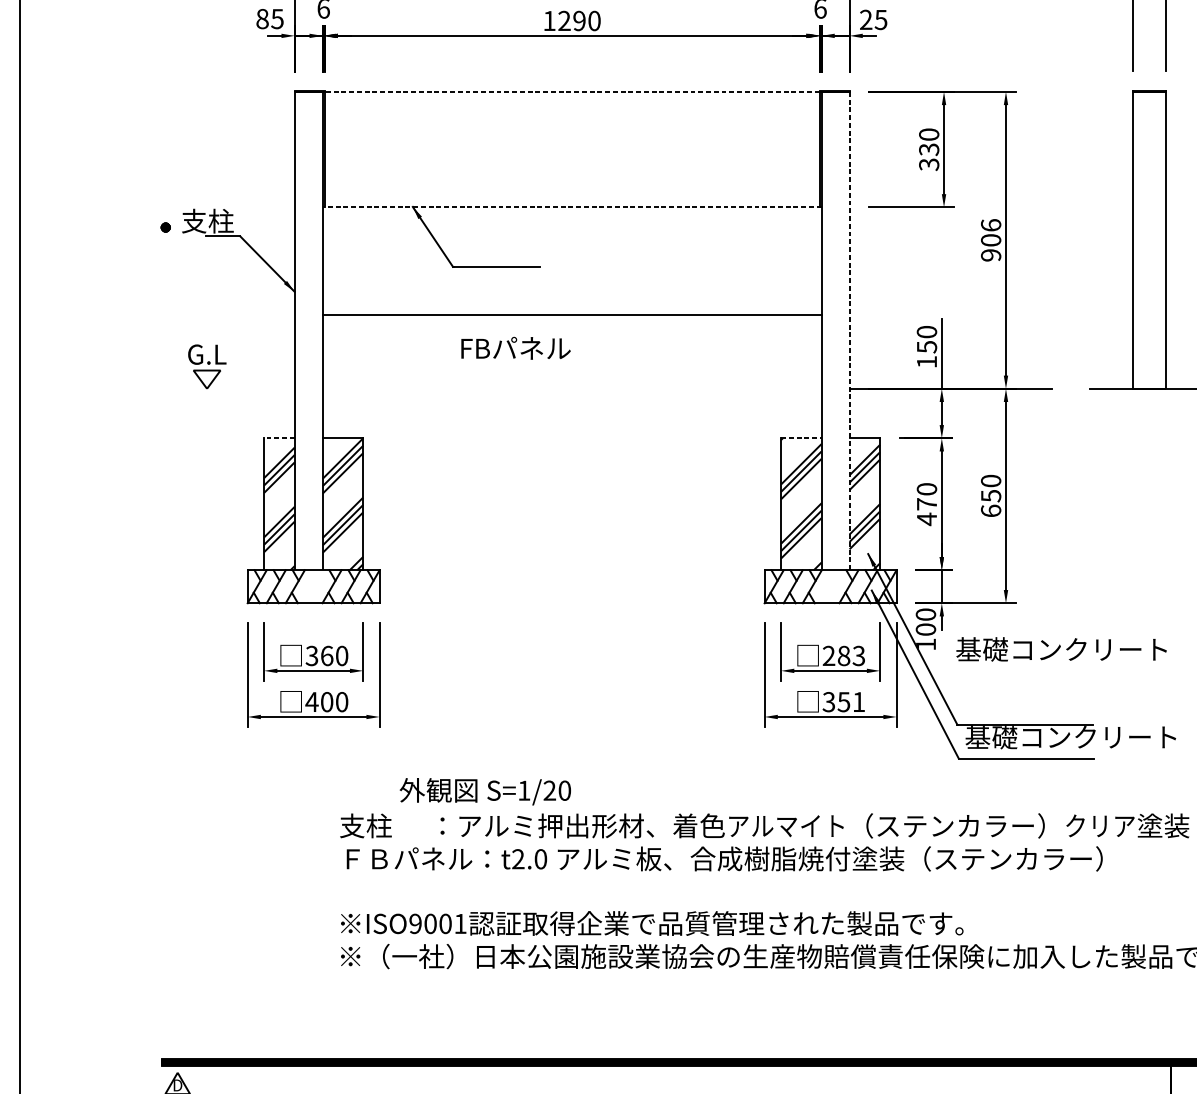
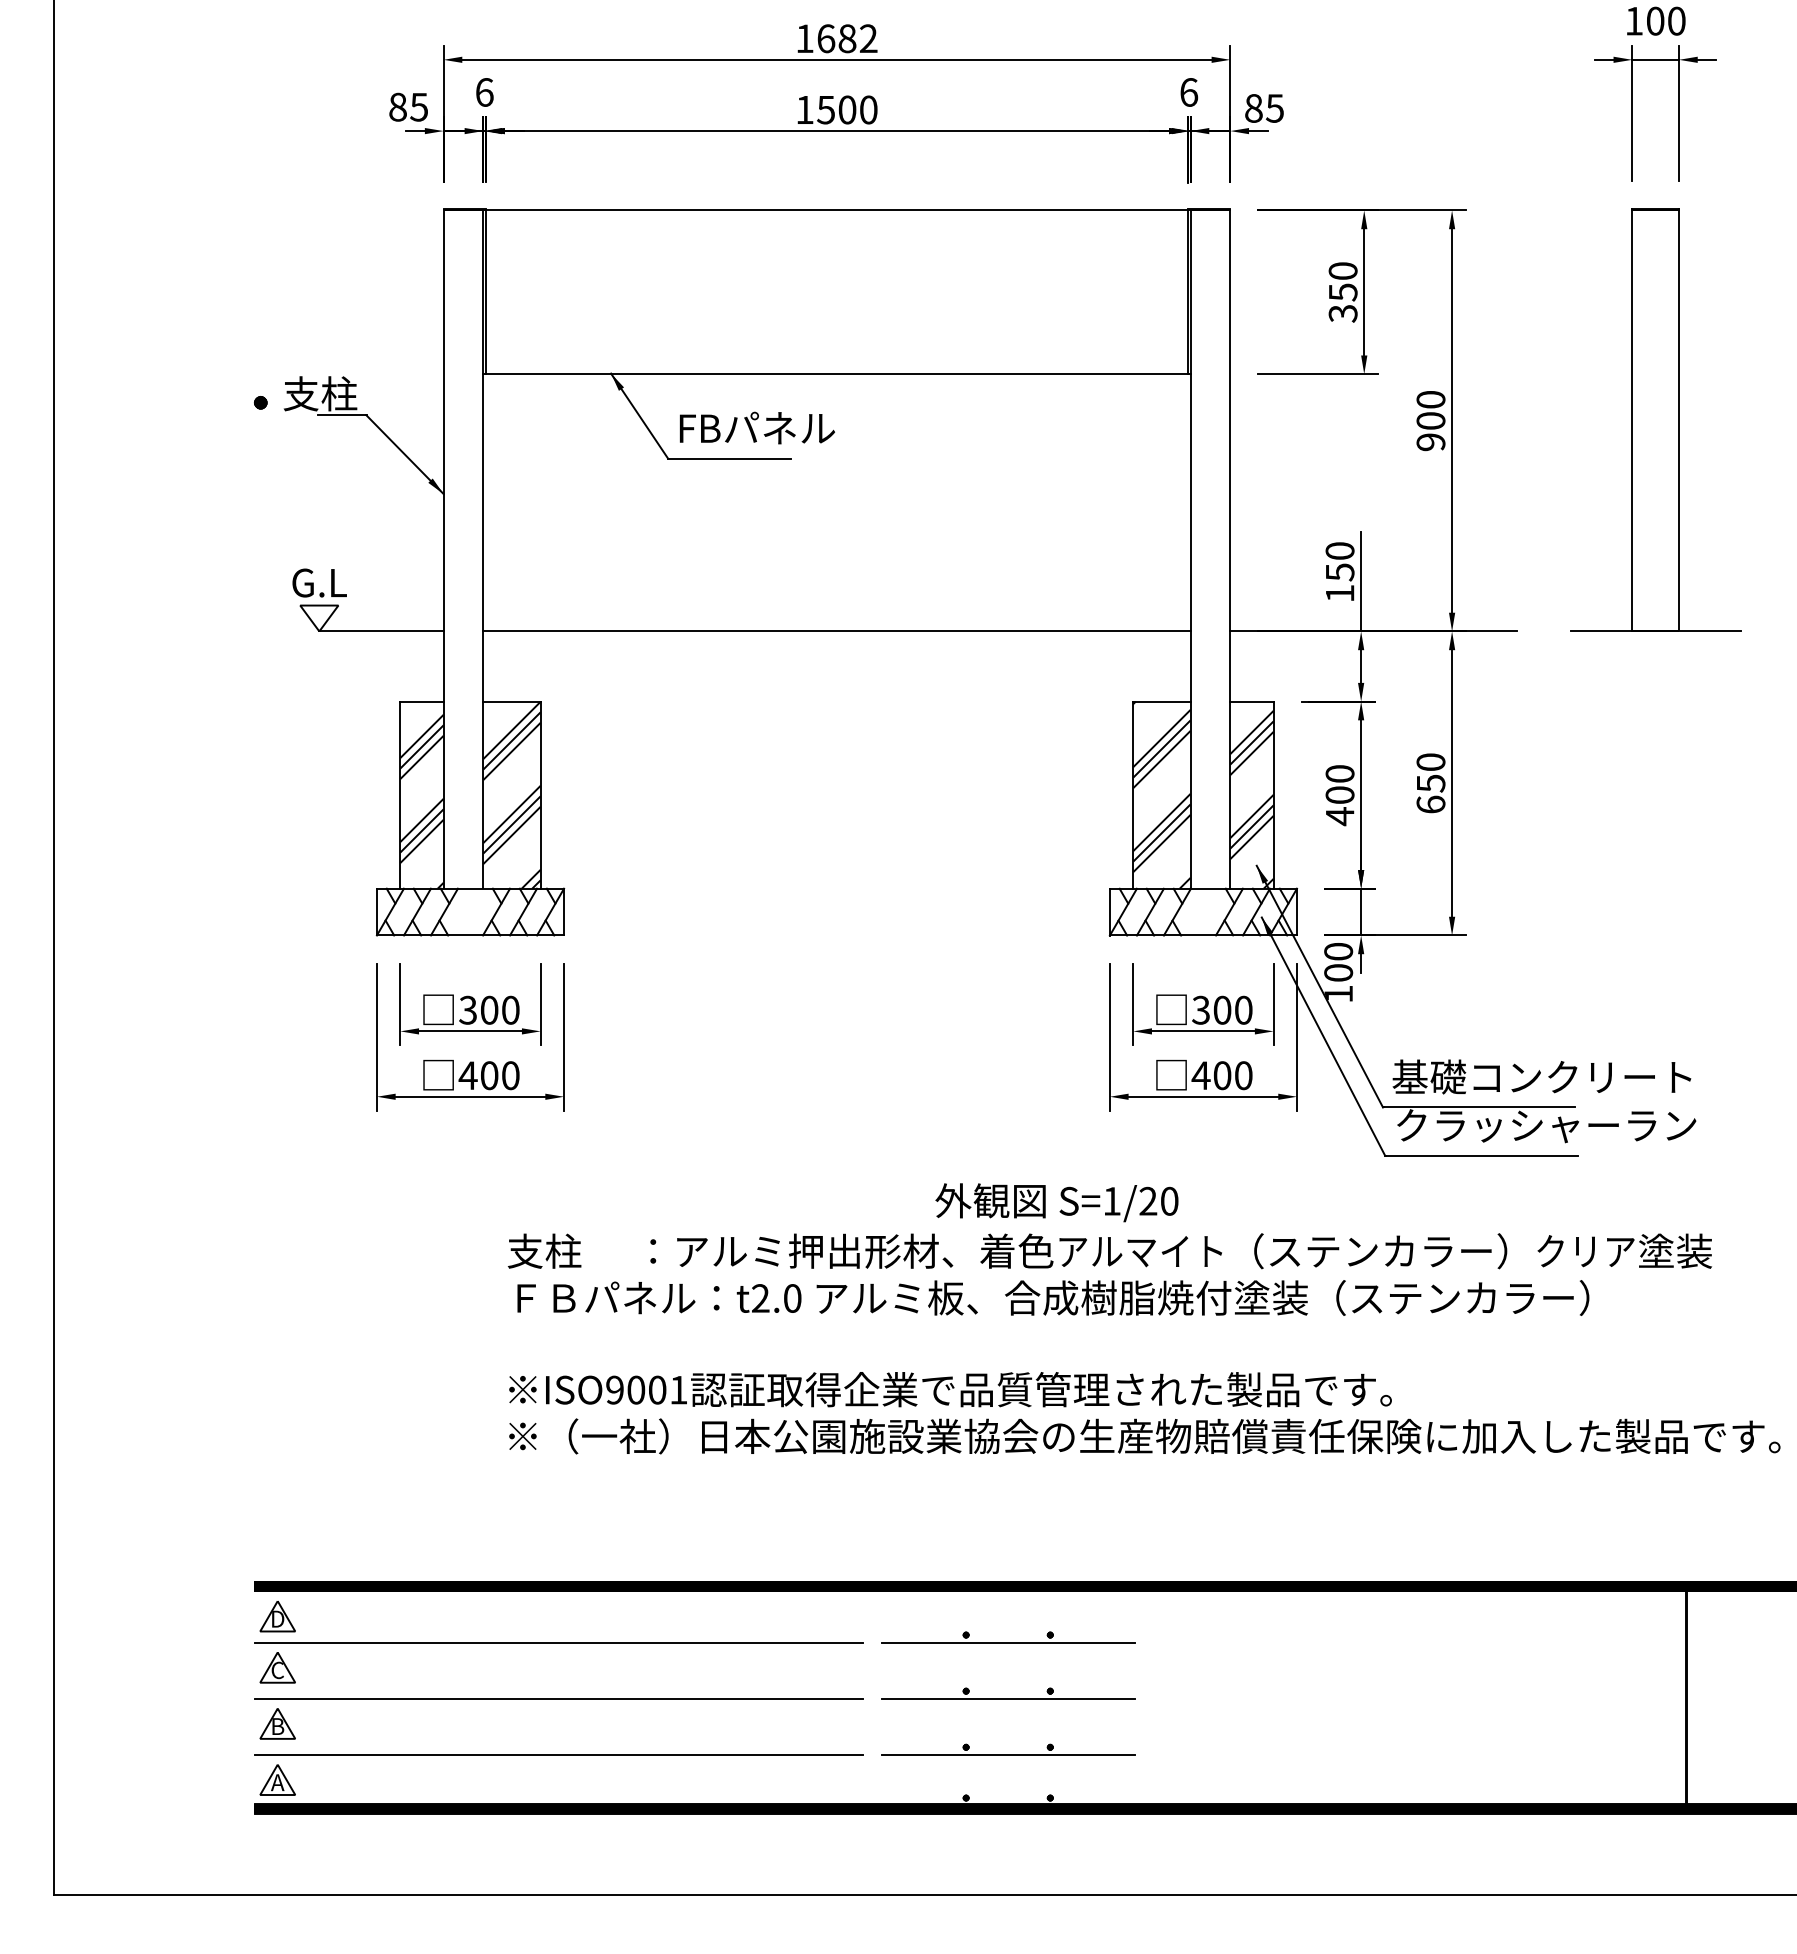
text: (865, 19) -> (1253, 108), 25 -> 85
text: (571, 20) -> (836, 109), 1290 -> 1500
line: (571, 91) -> (835, 210), dashed -> solid
text: (928, 149) -> (1342, 292), 330 -> 350
line: (571, 207) -> (836, 374), dashed -> solid
text: (990, 225) -> (1430, 399), 906 -> 900
line: (571, 314) -> (836, 631), moved
line: (849, 331) -> (1230, 550), dashed -> solid
text: (516, 347) -> (757, 427), moved
line: (250, 388) -> (381, 631), added
line: (279, 438) -> (421, 701), dashed -> solid
line: (801, 438) -> (1161, 701), dashed -> solid
text: (926, 503) -> (1339, 794), 470 -> 400
text: (1061, 649) -> (1541, 1076), moved
text: (327, 655) -> (489, 1009), 360 -> 300
text: (844, 655) -> (1222, 1009), 283 -> 300
text: (843, 701) -> (1221, 1075), 351 -> 400
text: (1071, 737) -> (1545, 1125), 基礎コンクリート -> クラッシャーラン
text: (485, 791) -> (1056, 1202), moved

